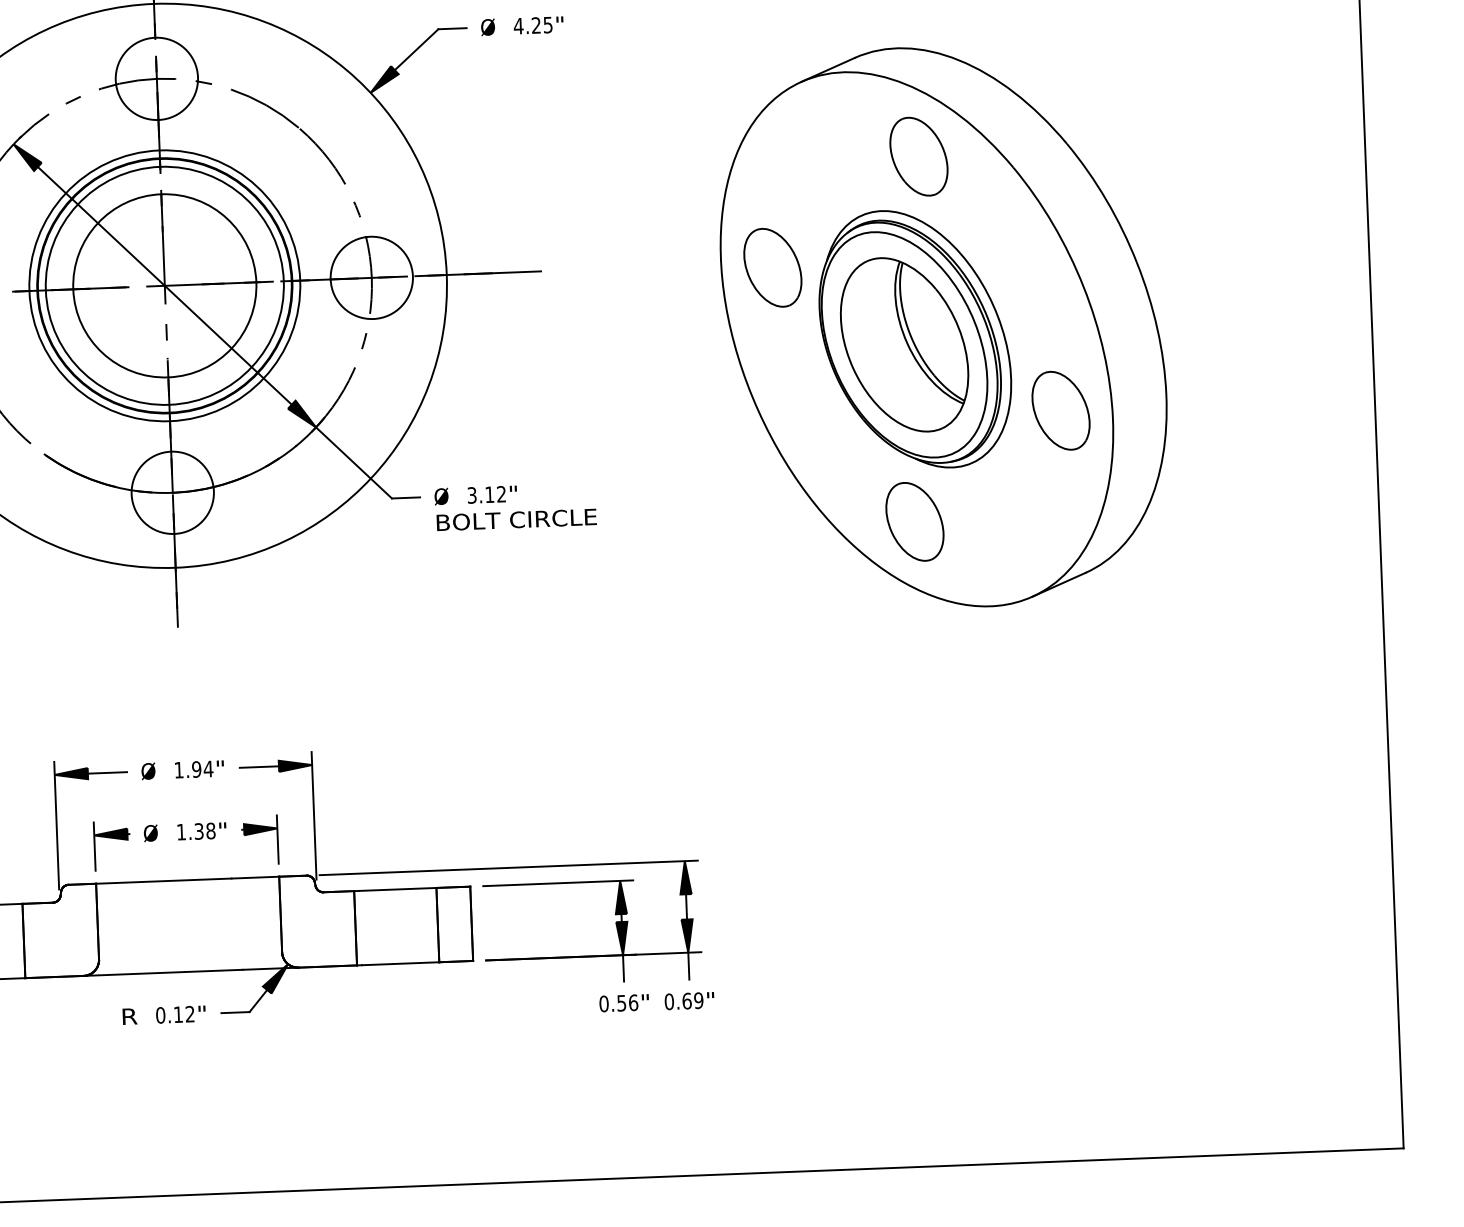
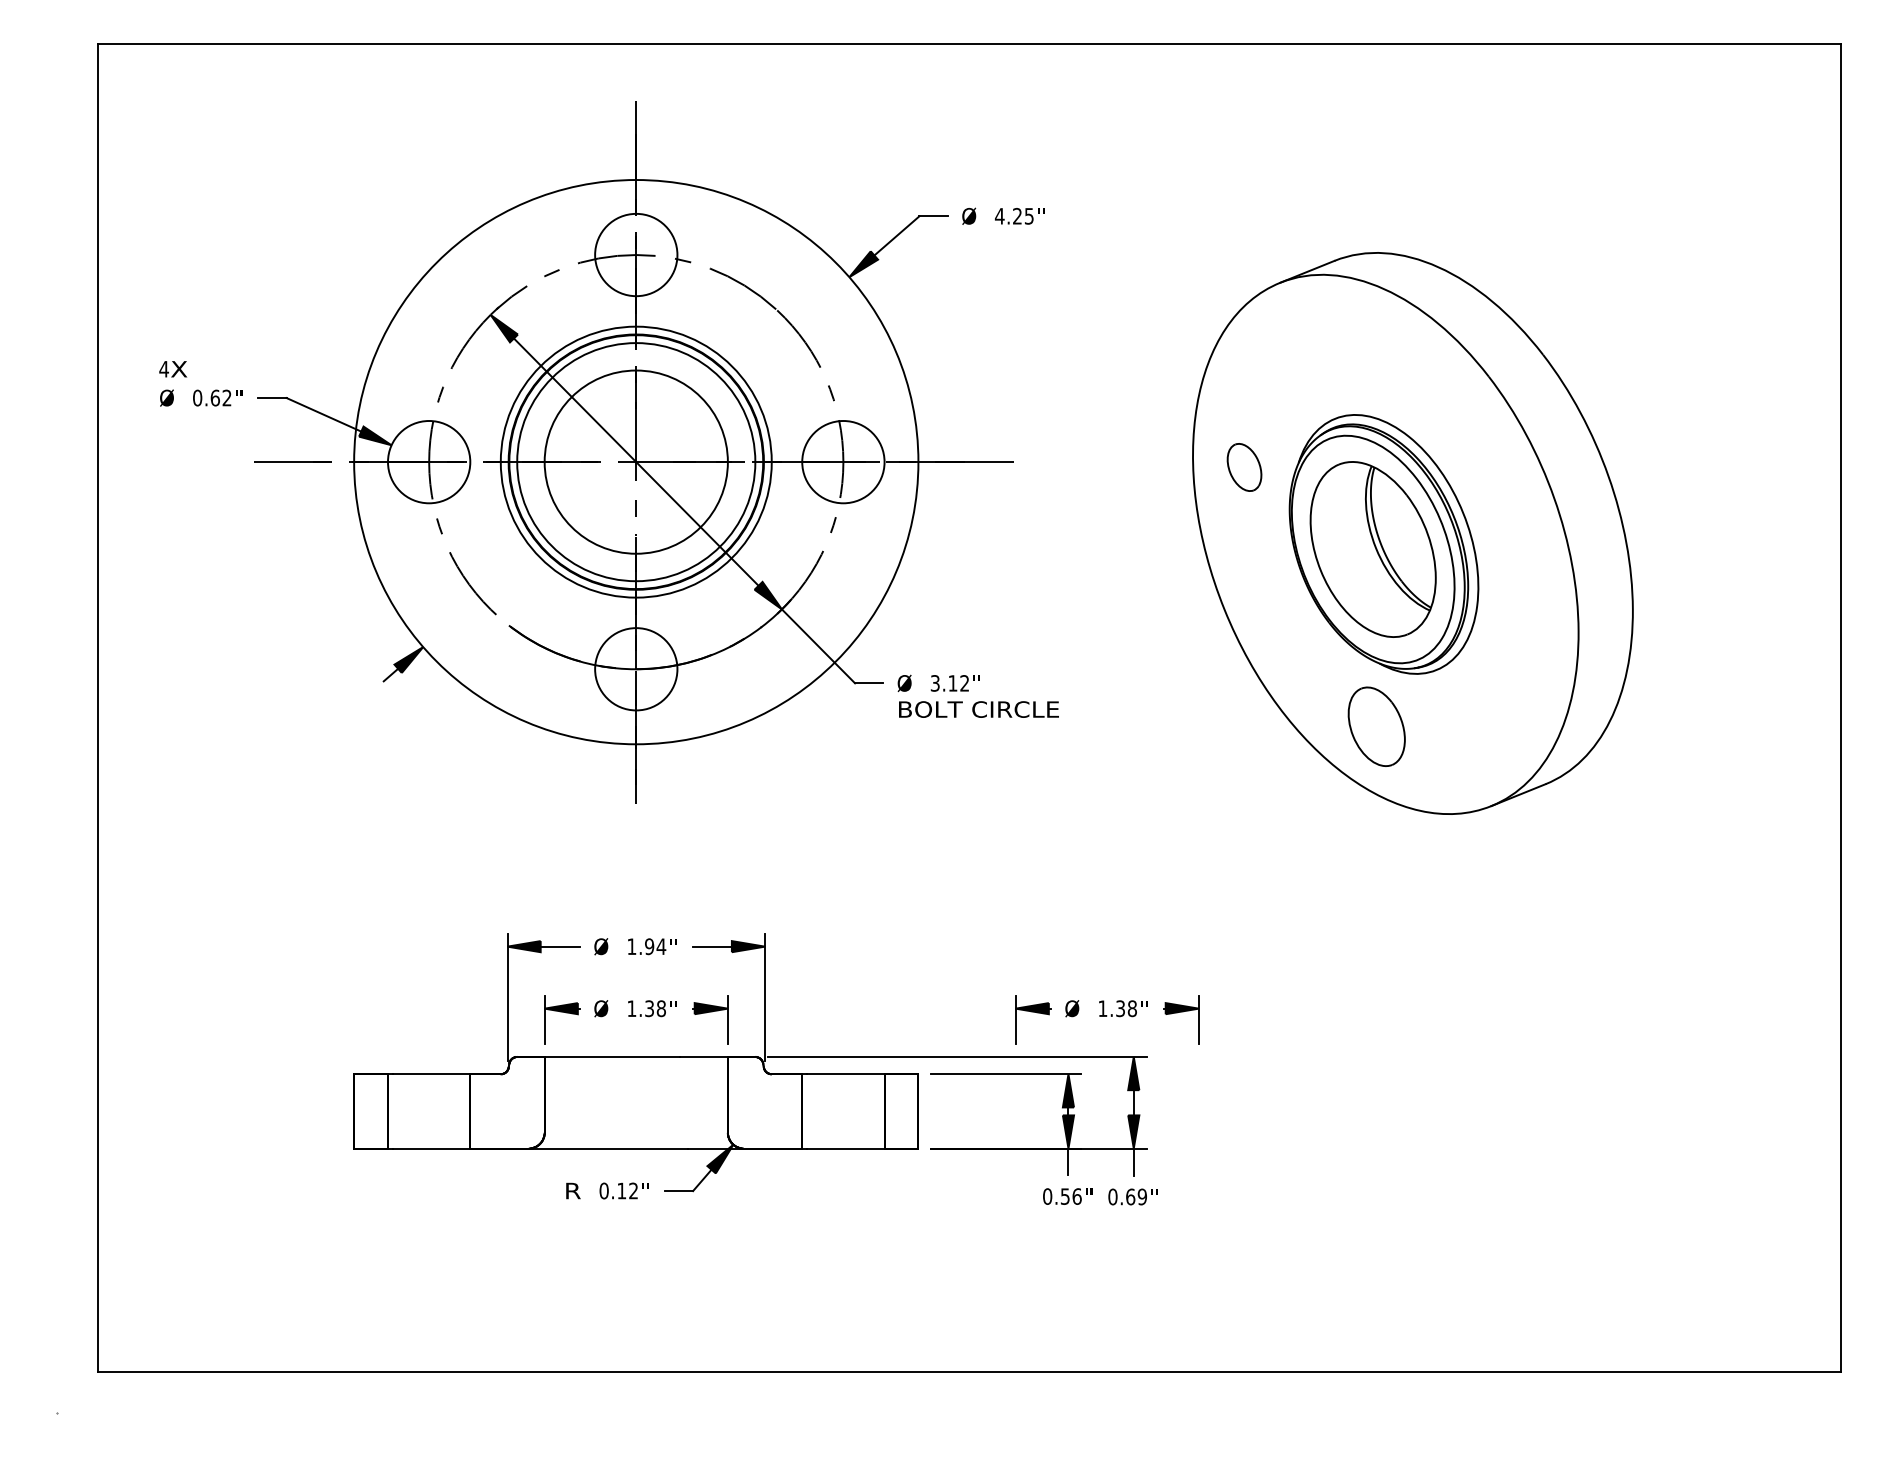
part: (918, 156) -> (1394, 361), removed
part: (772, 267) -> (1244, 467), size x0.6
part: (1061, 410) -> (1527, 621), removed
part: (657, 824) -> (1107, 1019), added

